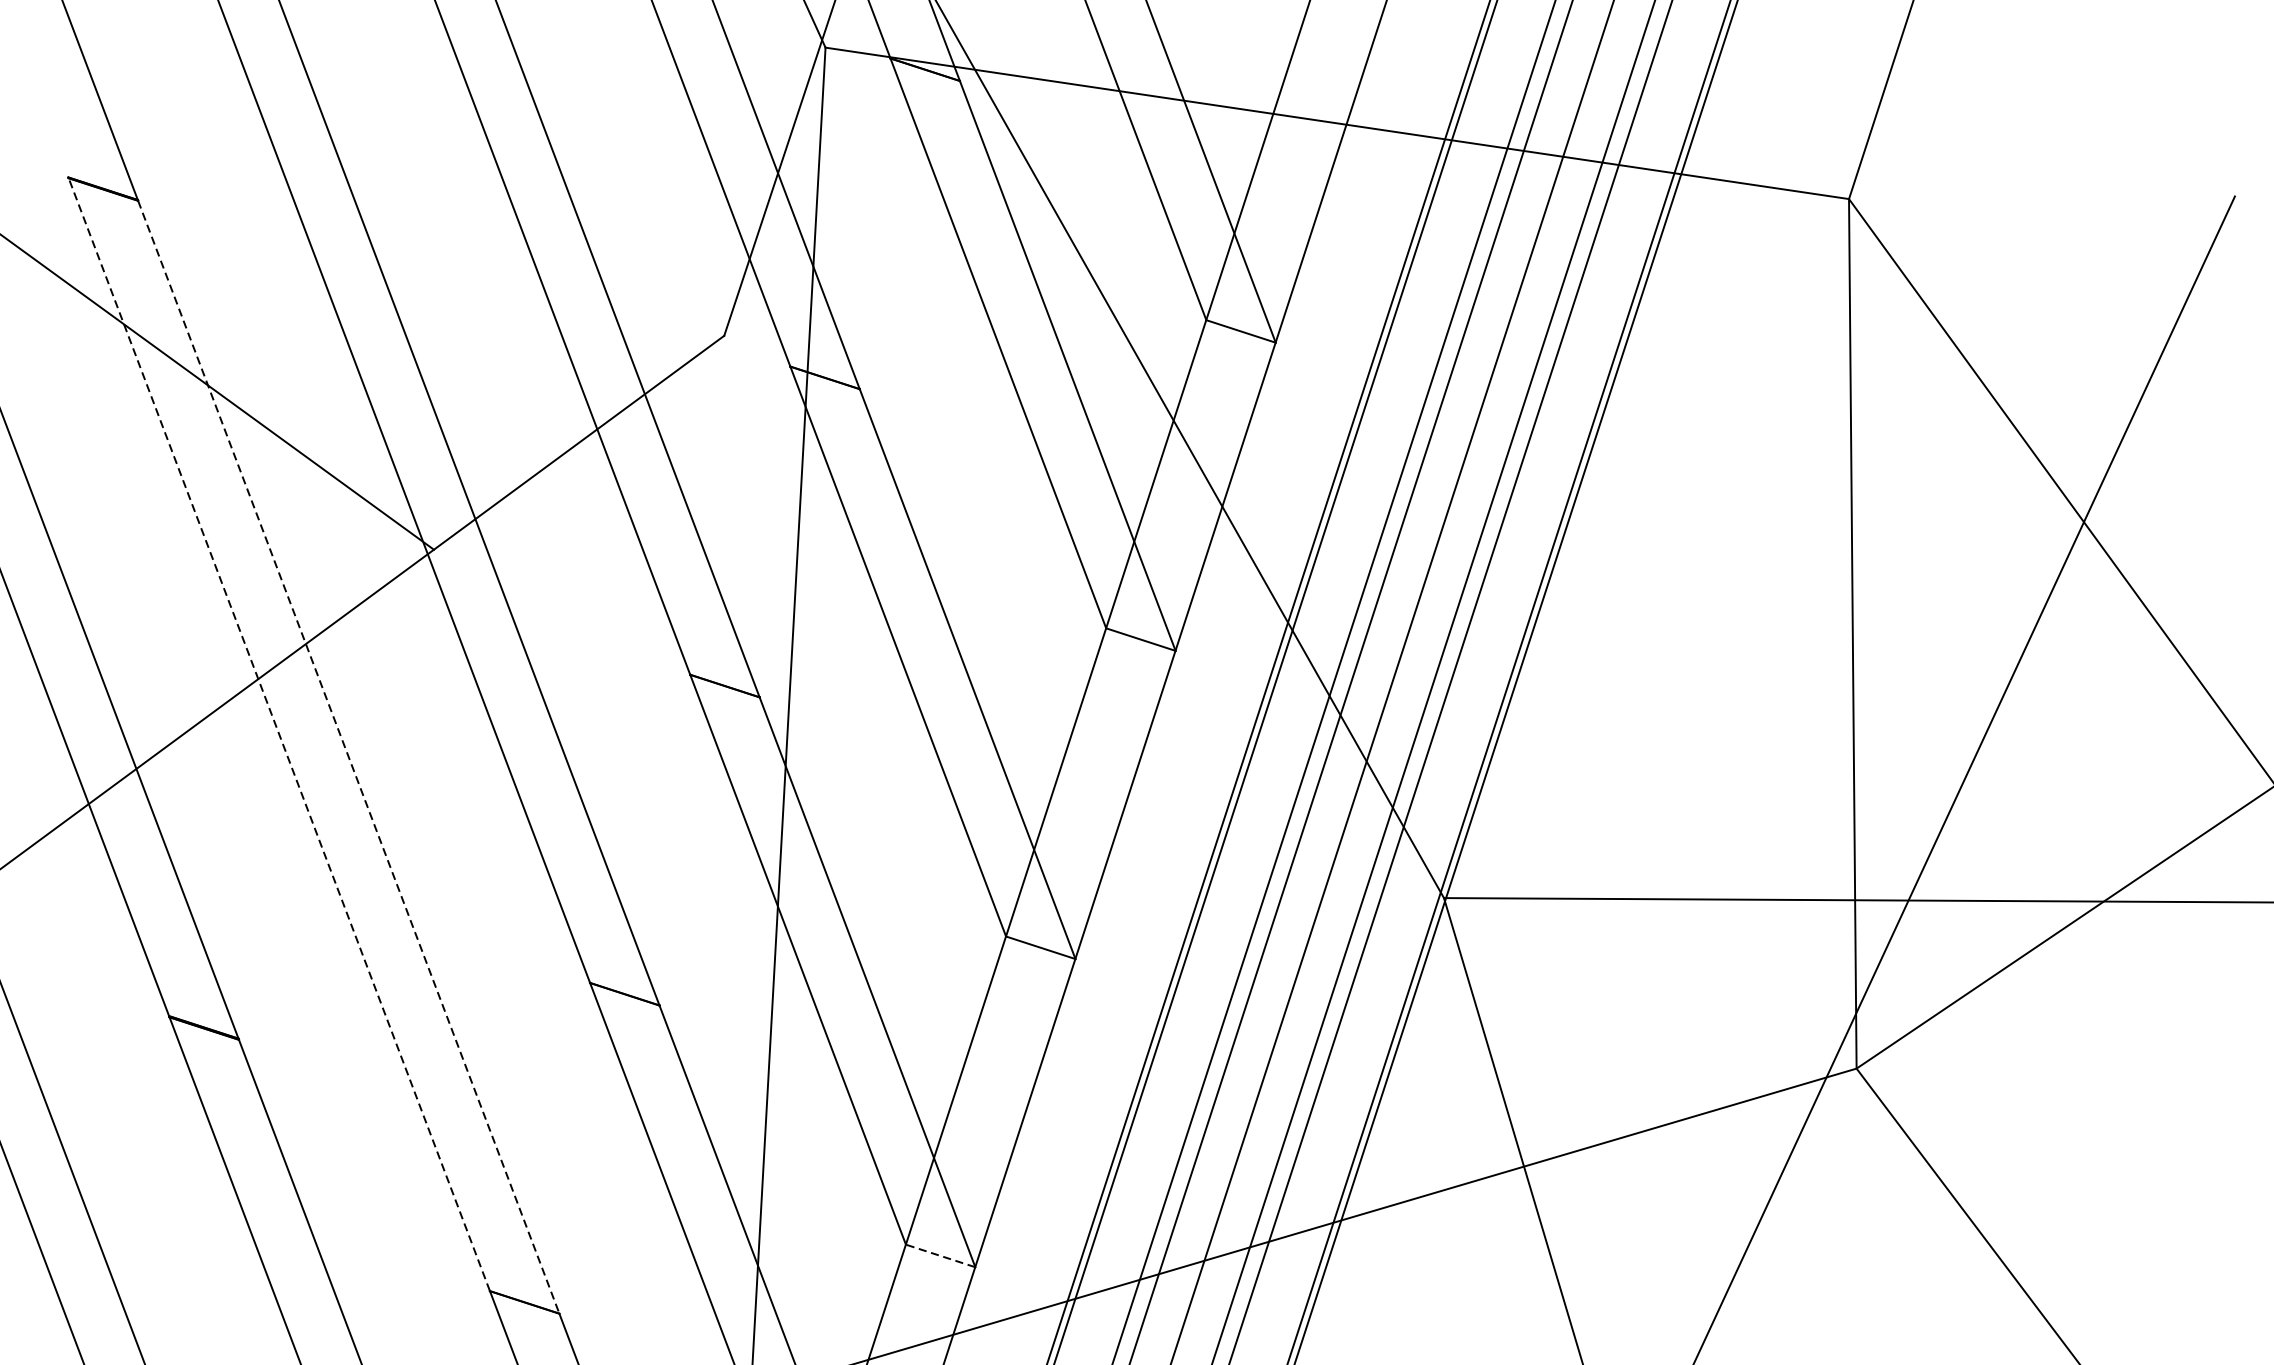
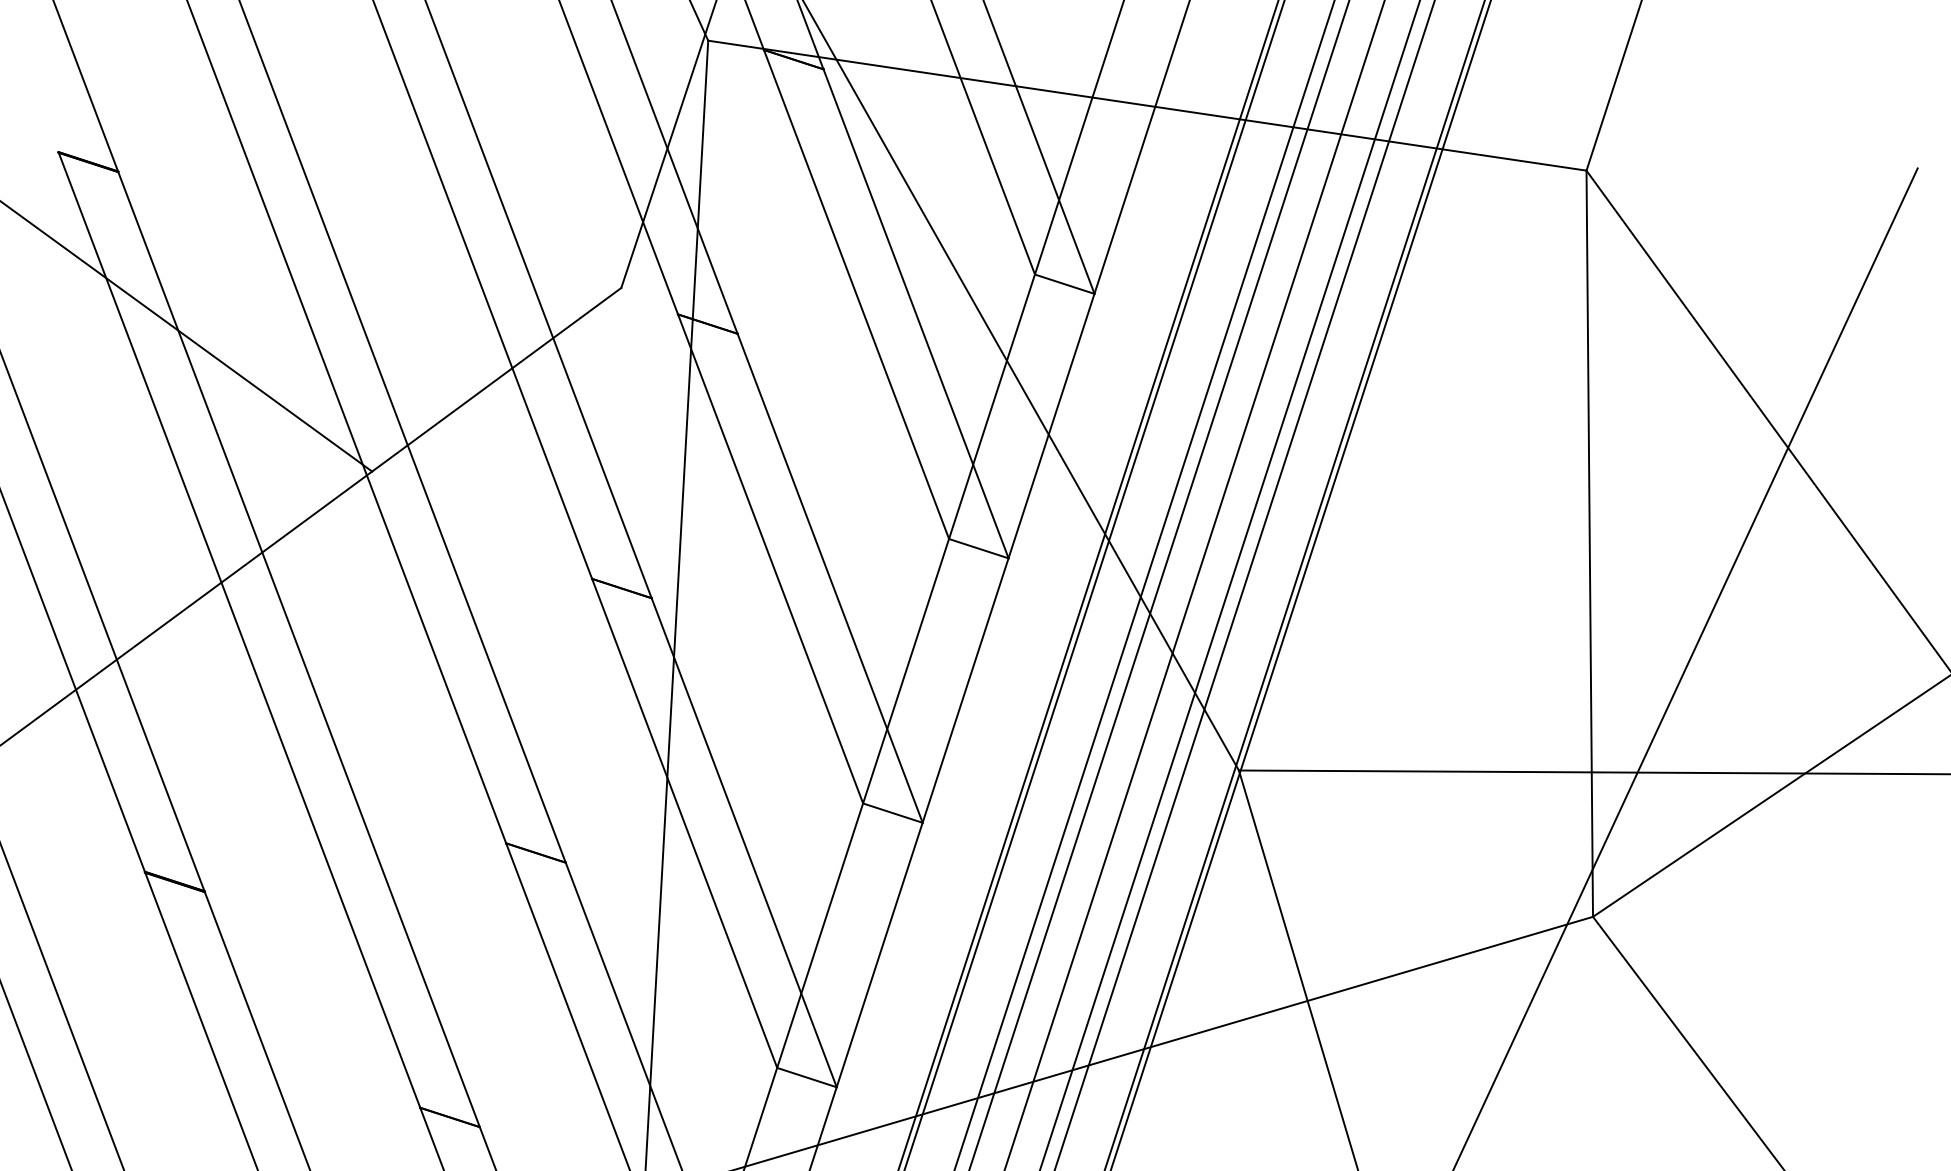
line: (279, 734) -> (239, 630), dashed -> solid
line: (349, 757) -> (299, 649), dashed -> solid
line: (940, 1255) -> (806, 1077), dashed -> solid

